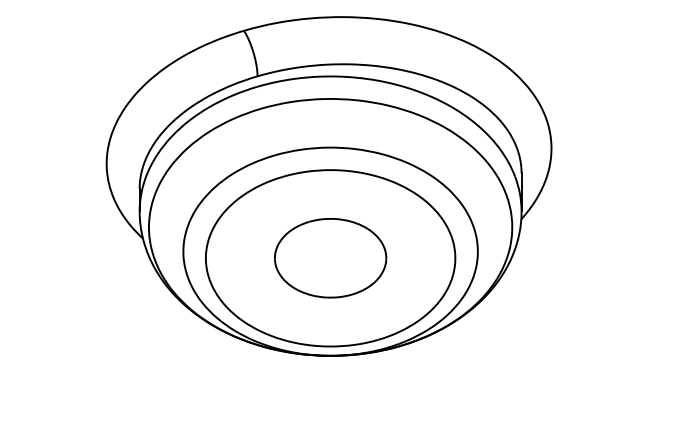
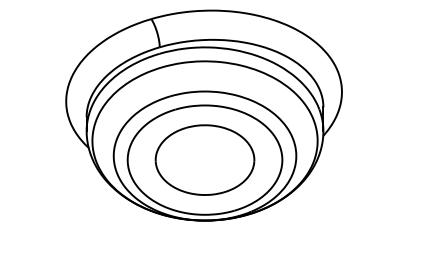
part: (329, 257) -> (204, 159), size x1.43

